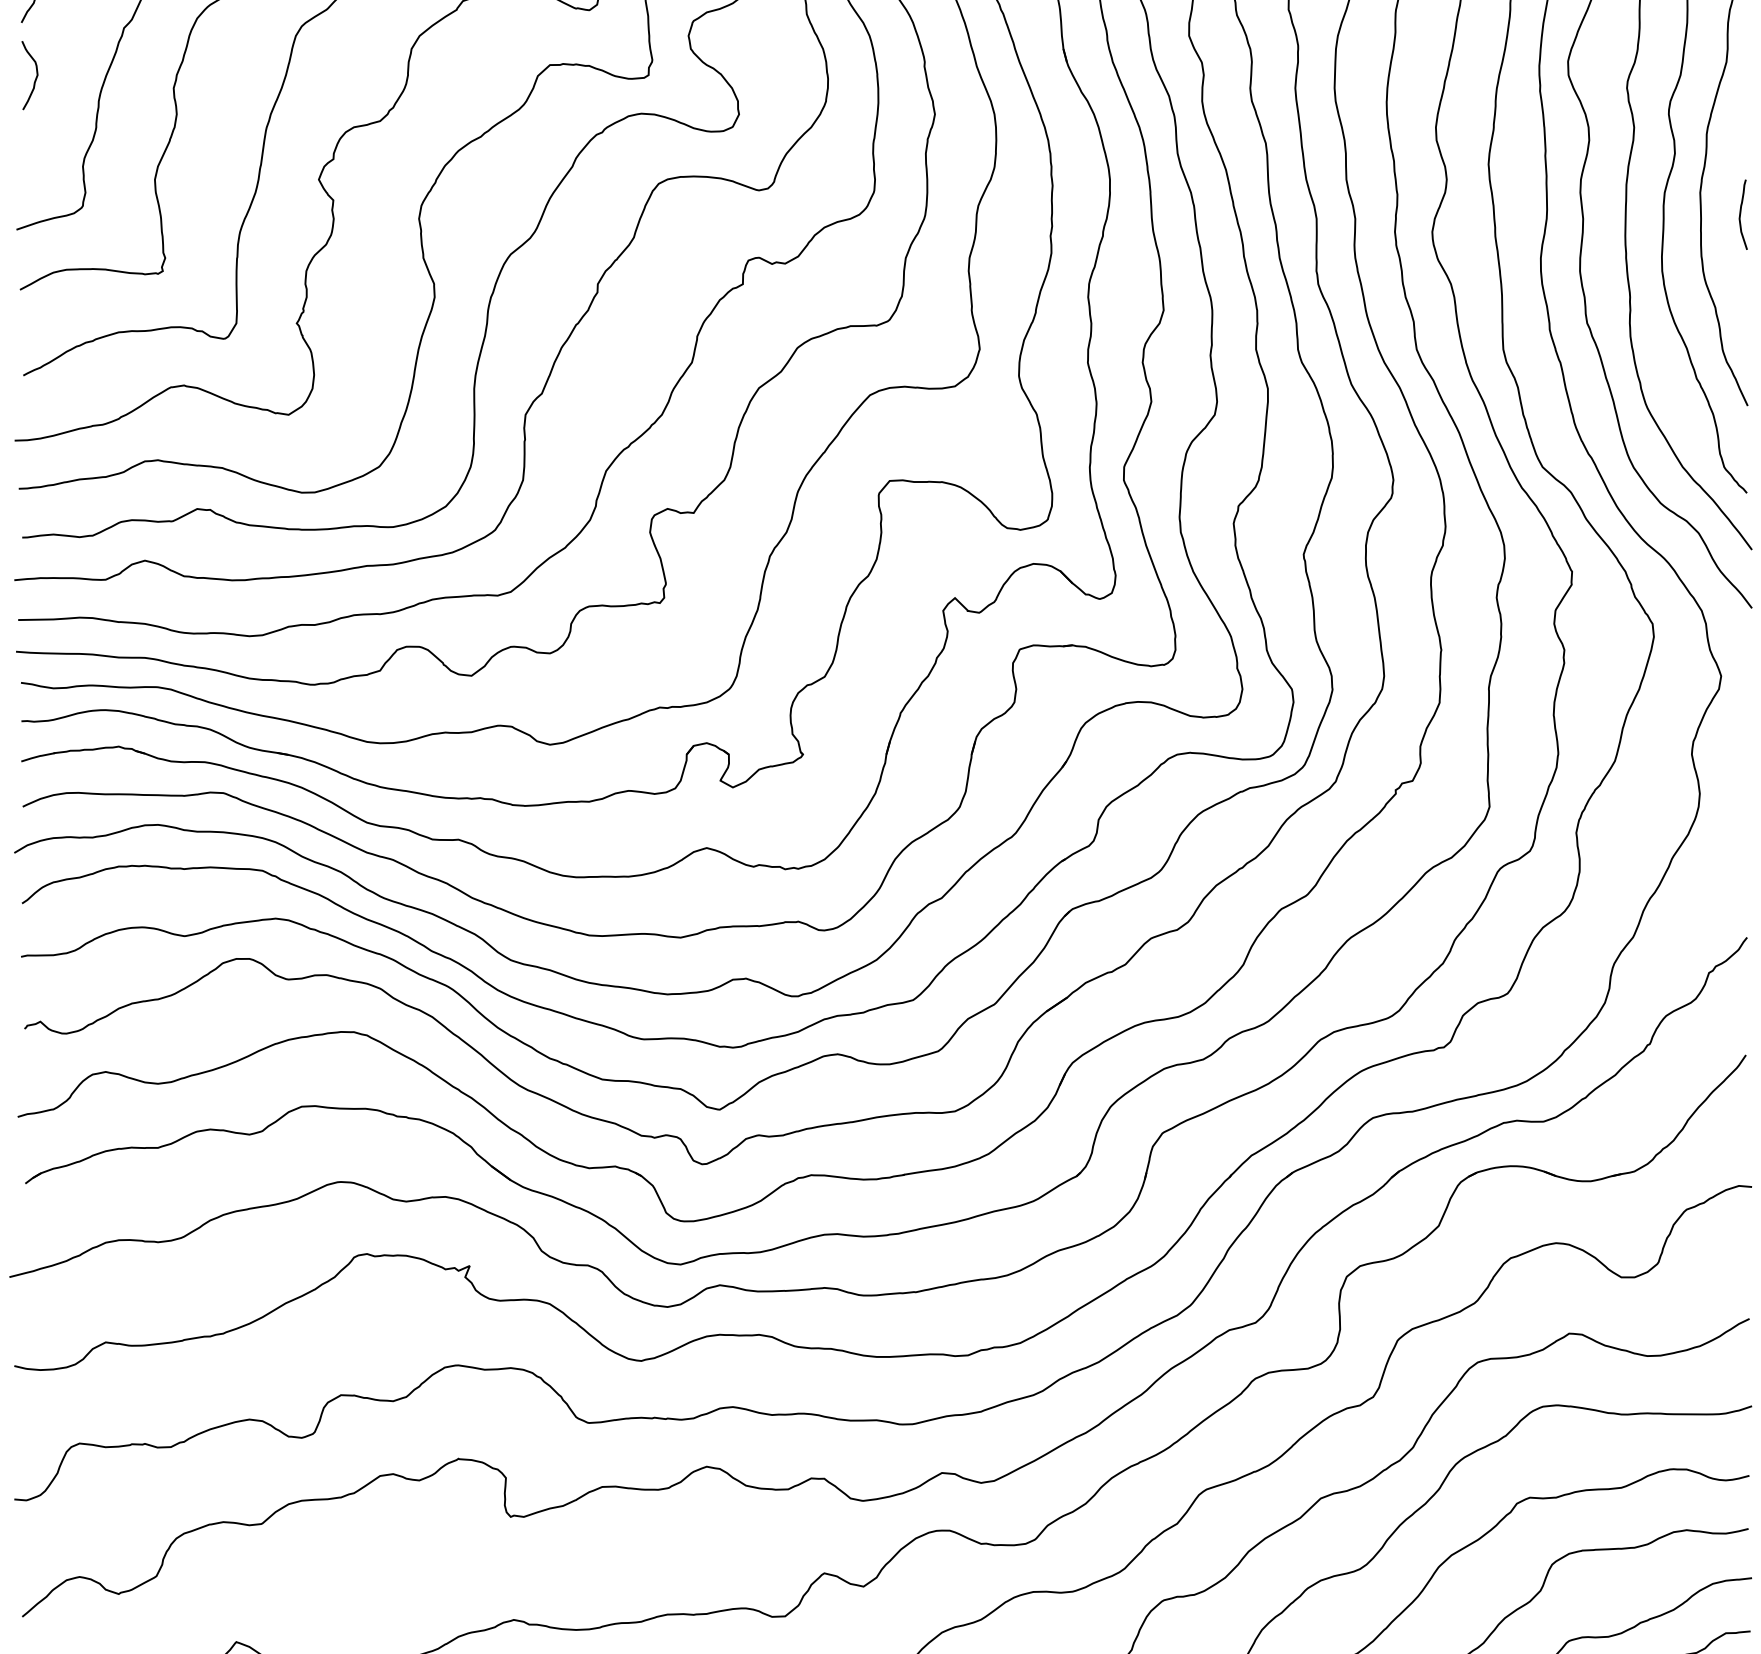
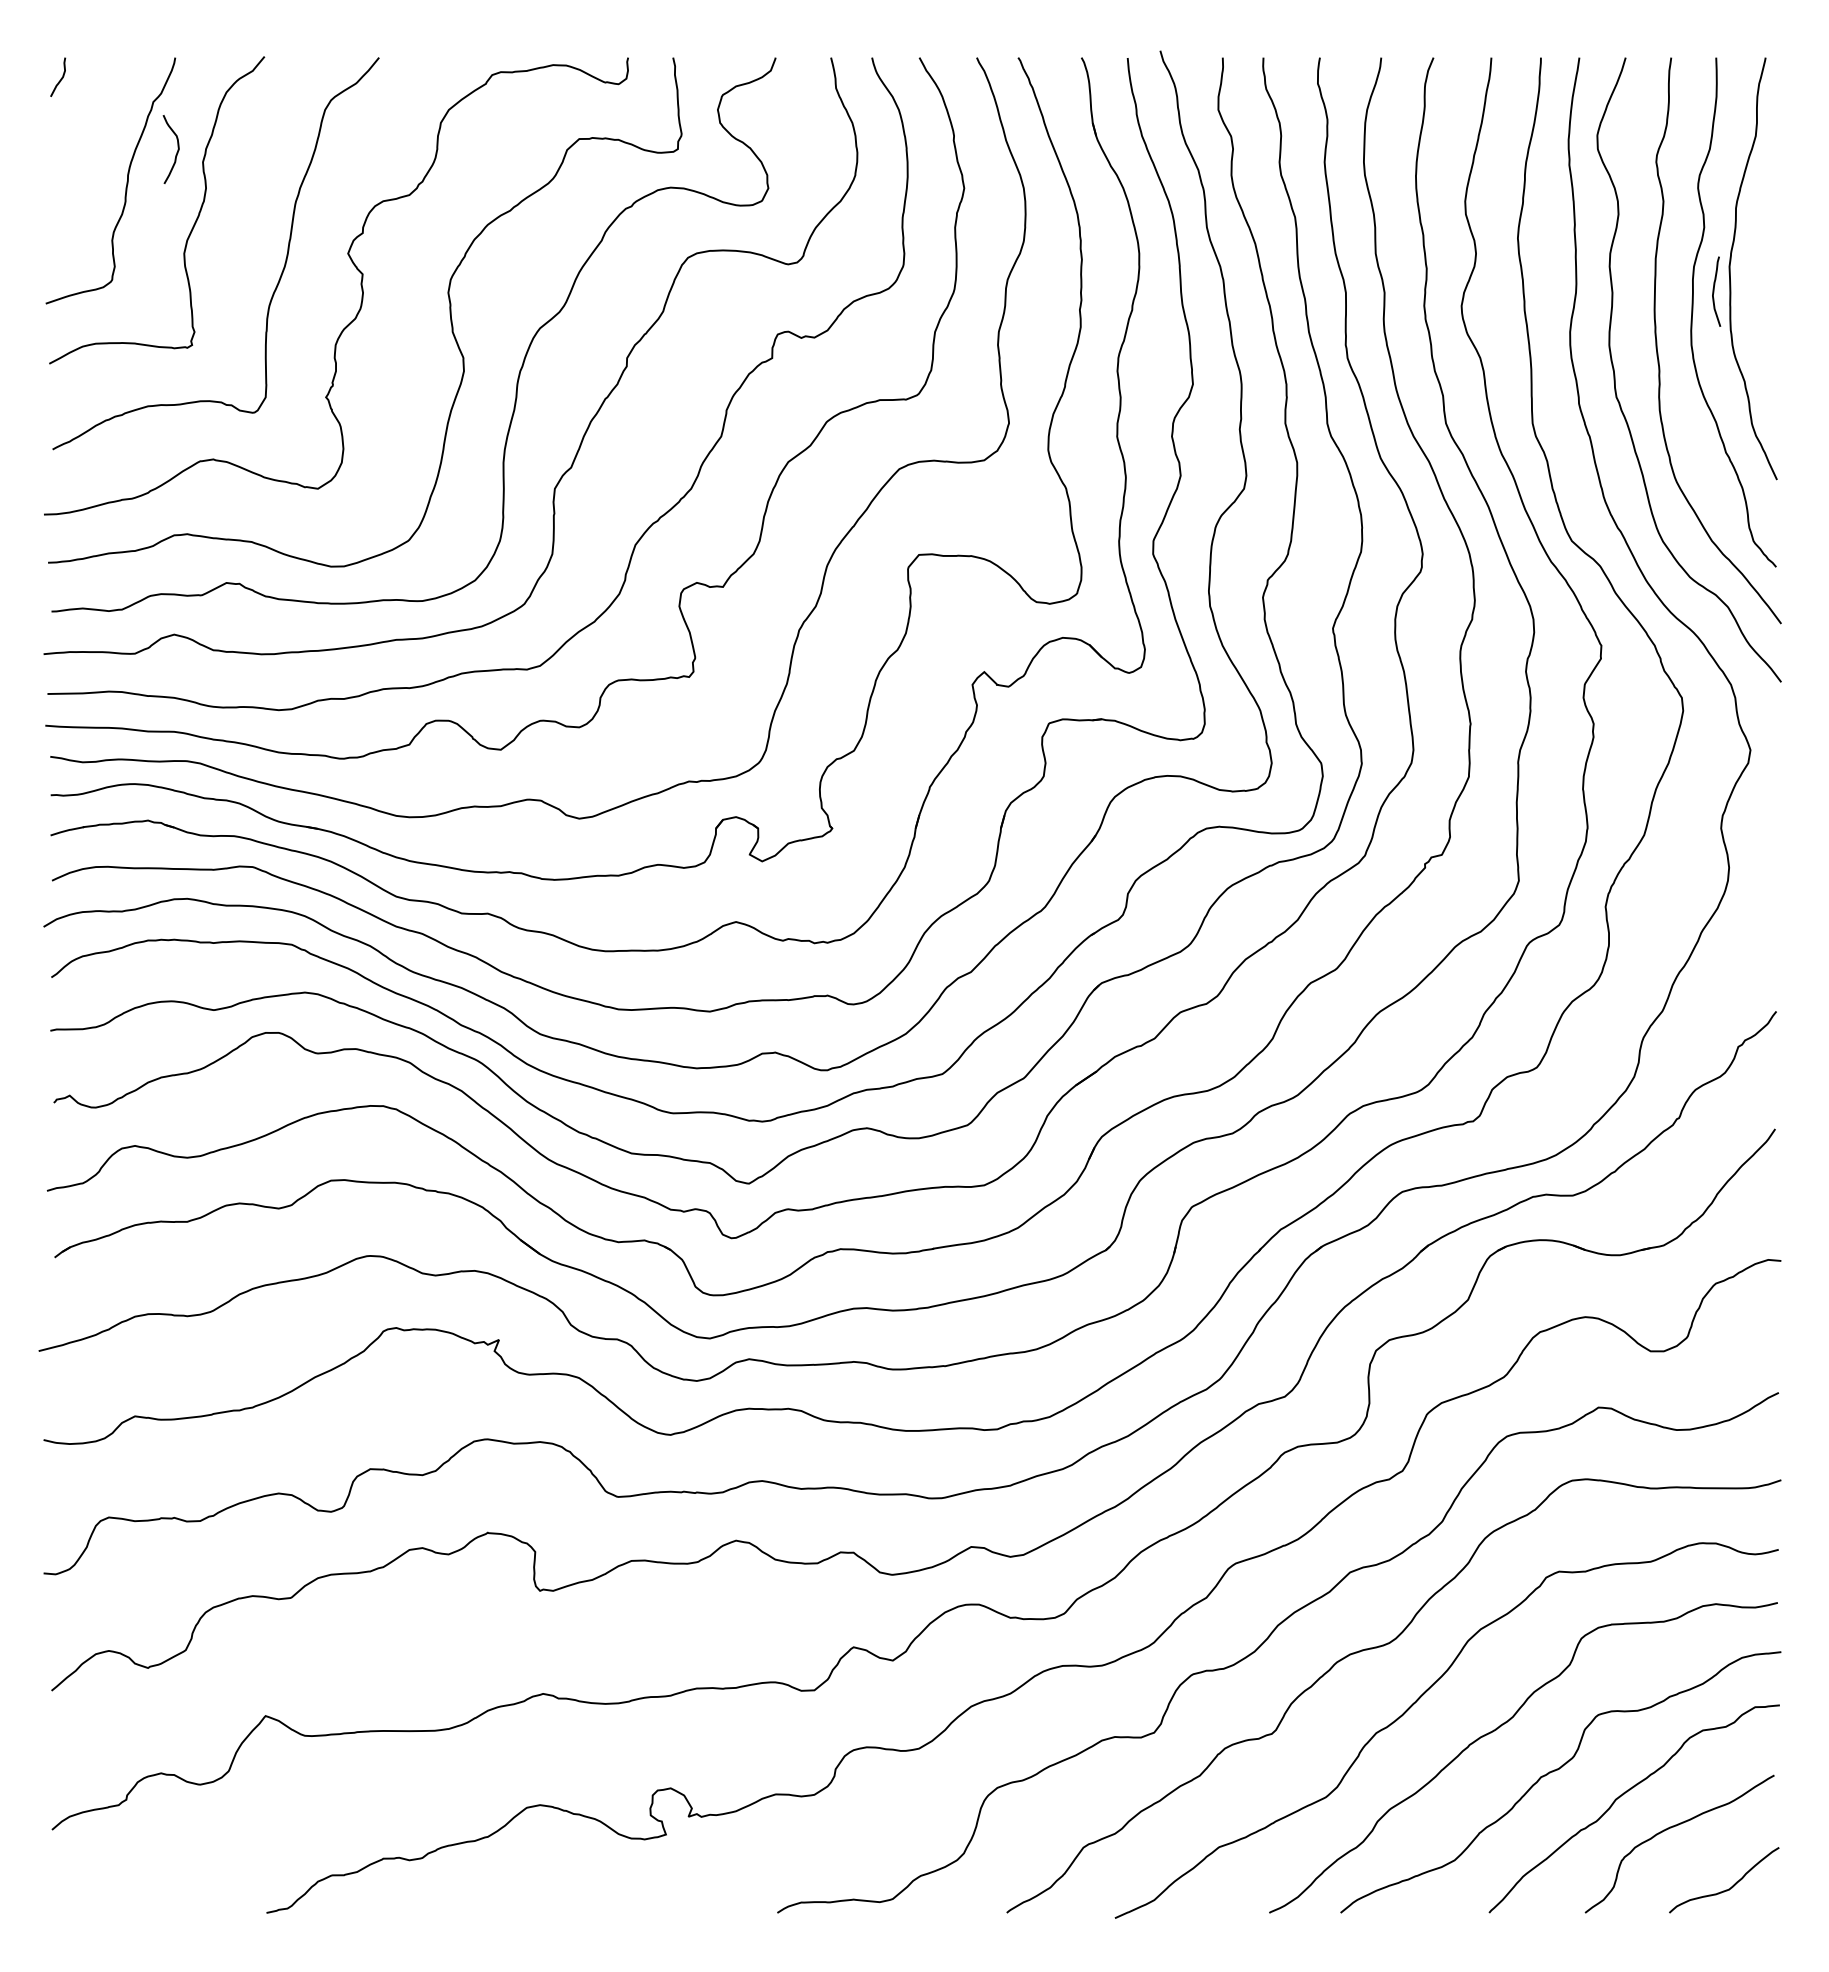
curve: (35, 78) -> (176, 152), moved
curve: (1741, 214) -> (1714, 291), moved

